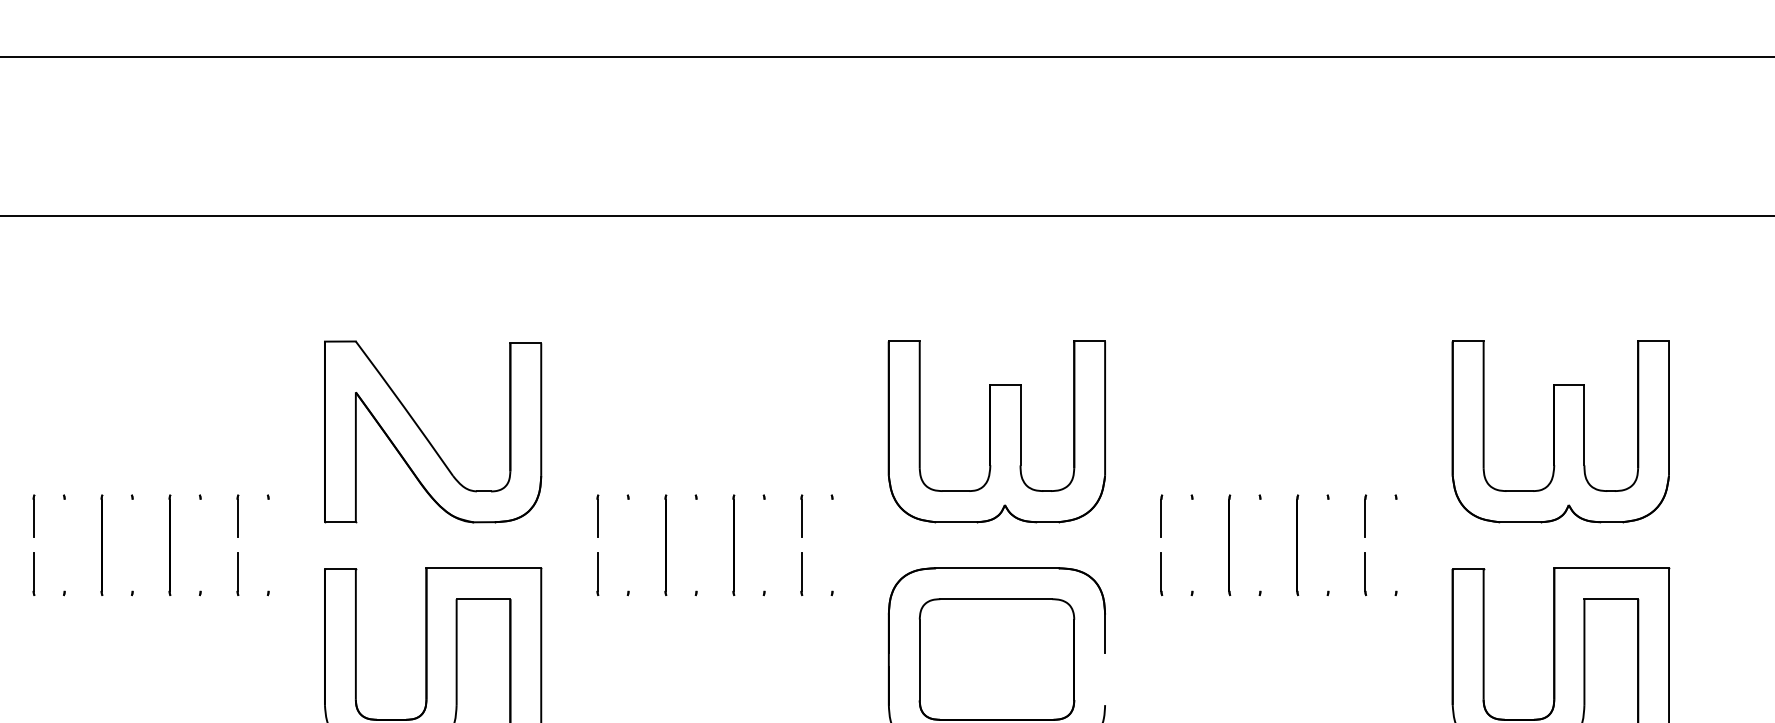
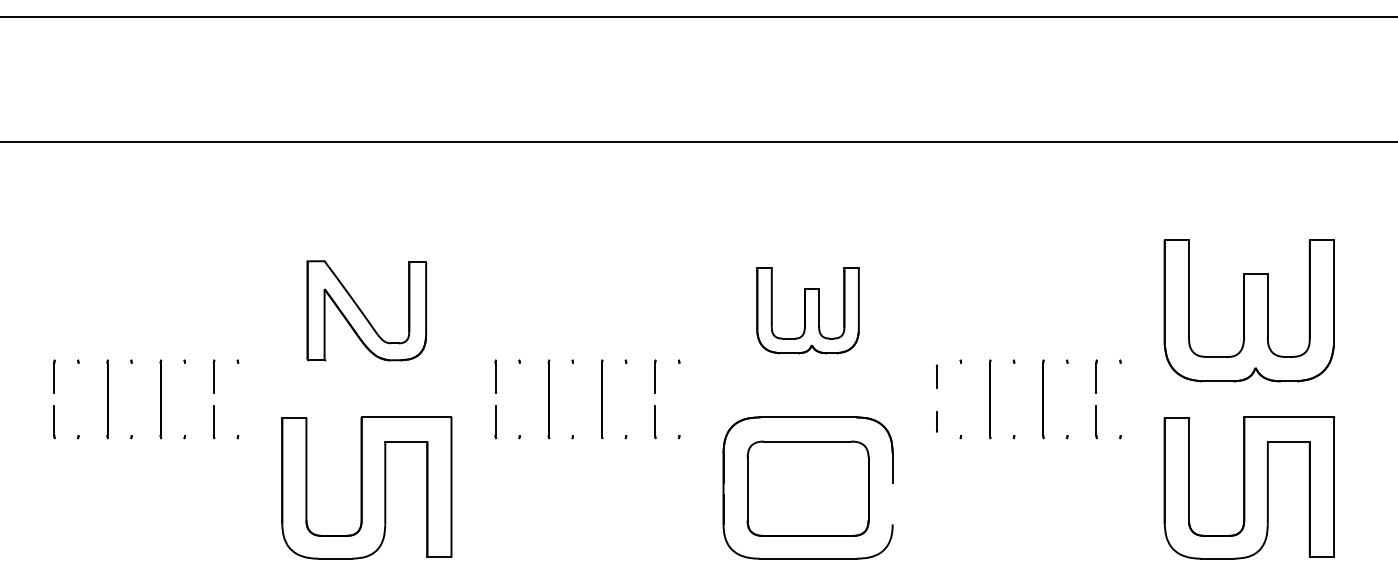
part: (432, 431) -> (366, 310), size x0.7
part: (996, 431) -> (807, 310), size x0.6
part: (1161, 516) -> (936, 376), size x0.7
part: (1161, 574) -> (936, 422), size x0.6

